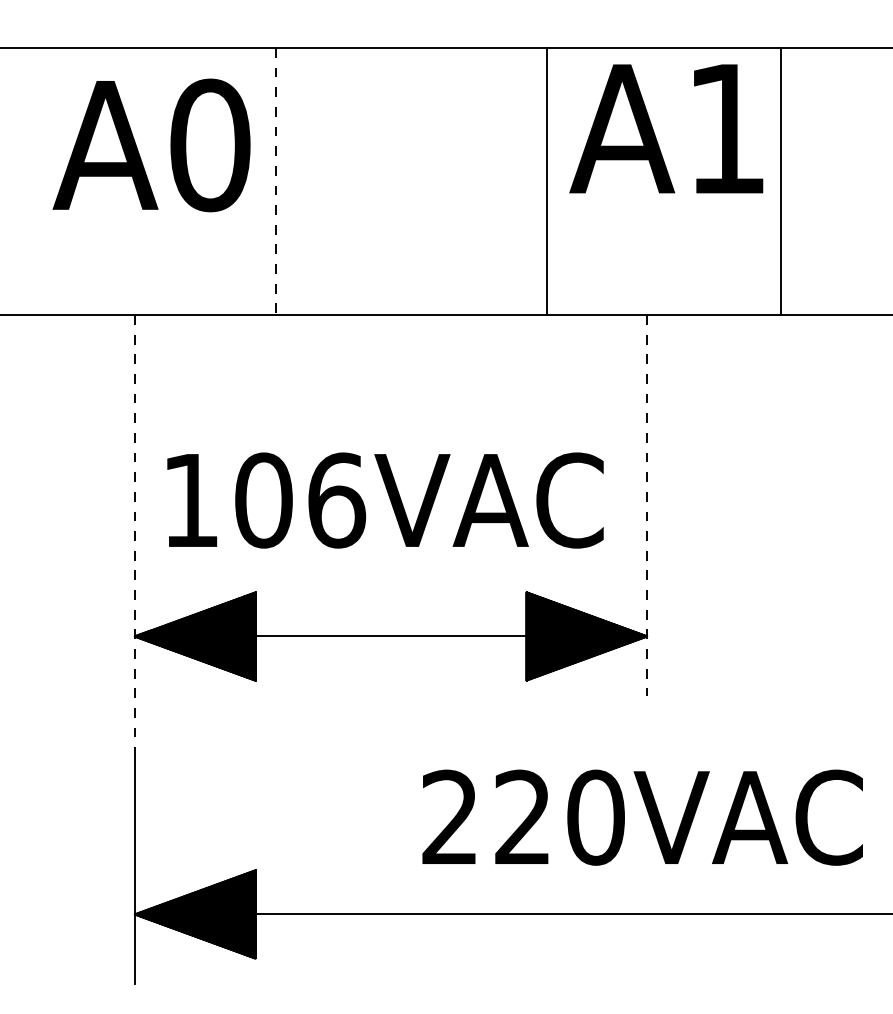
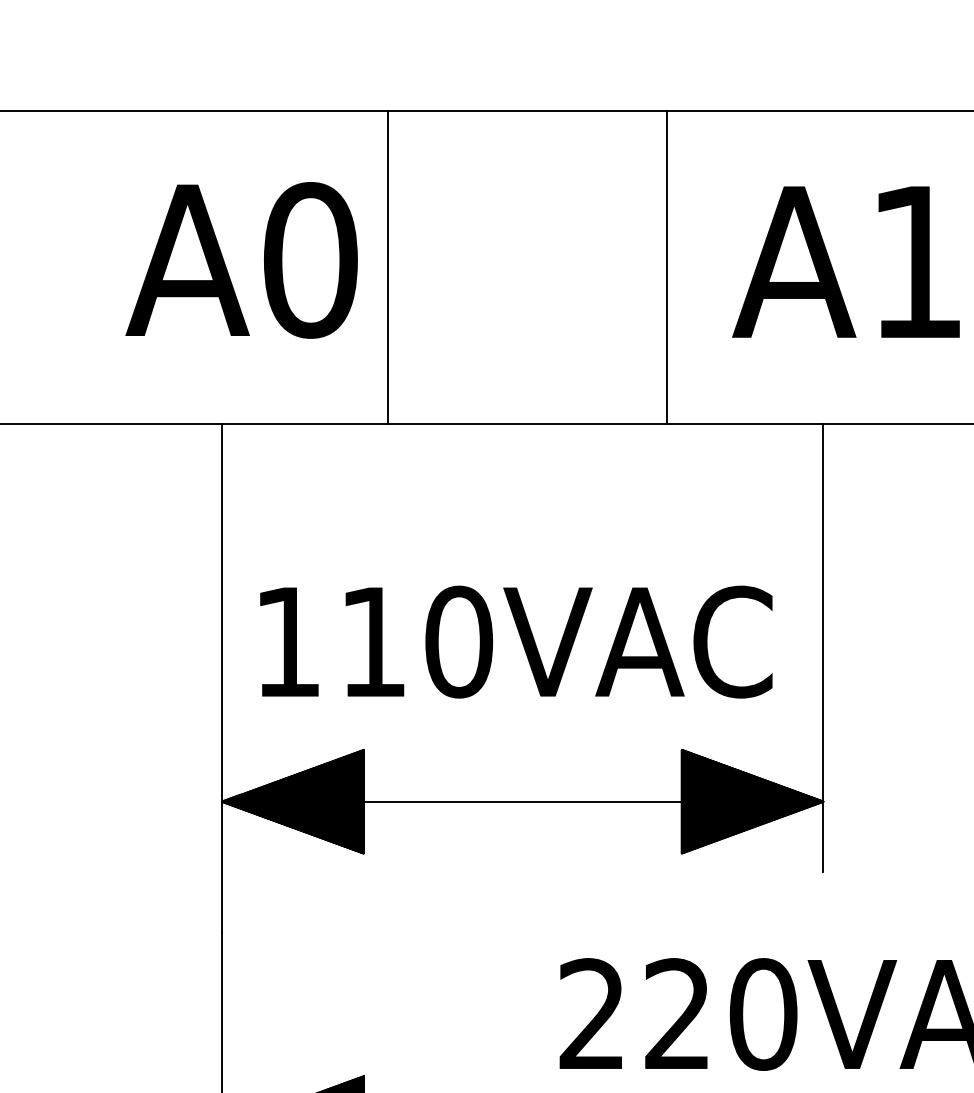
text: (666, 128) -> (846, 261), moved
text: (151, 145) -> (241, 260), moved
line: (276, 181) -> (388, 267), dashed -> solid
line: (547, 181) -> (666, 267), moved
text: (300, 500) -> (416, 642), 106VAC -> 110VAC
line: (646, 505) -> (822, 647), dashed -> solid
line: (135, 531) -> (222, 678), dashed -> solid

